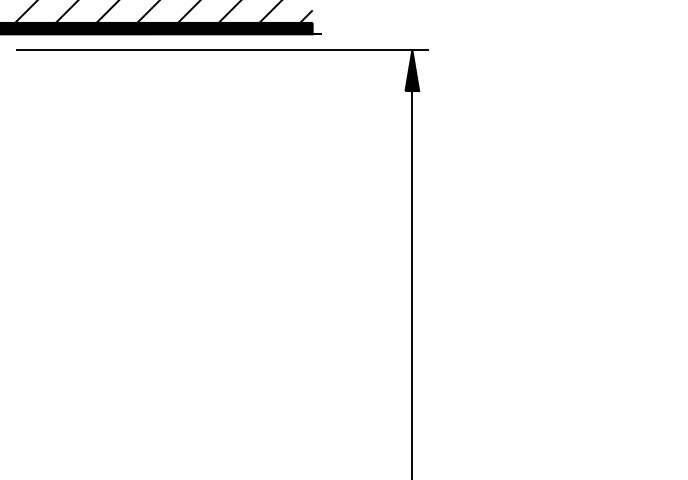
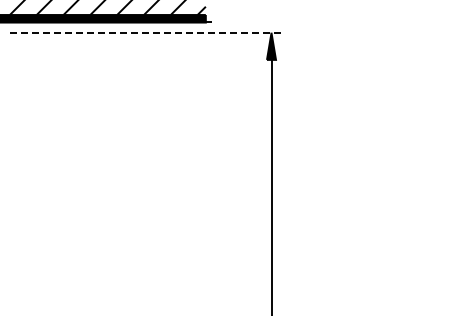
line: (222, 49) -> (146, 32), solid -> dashed

